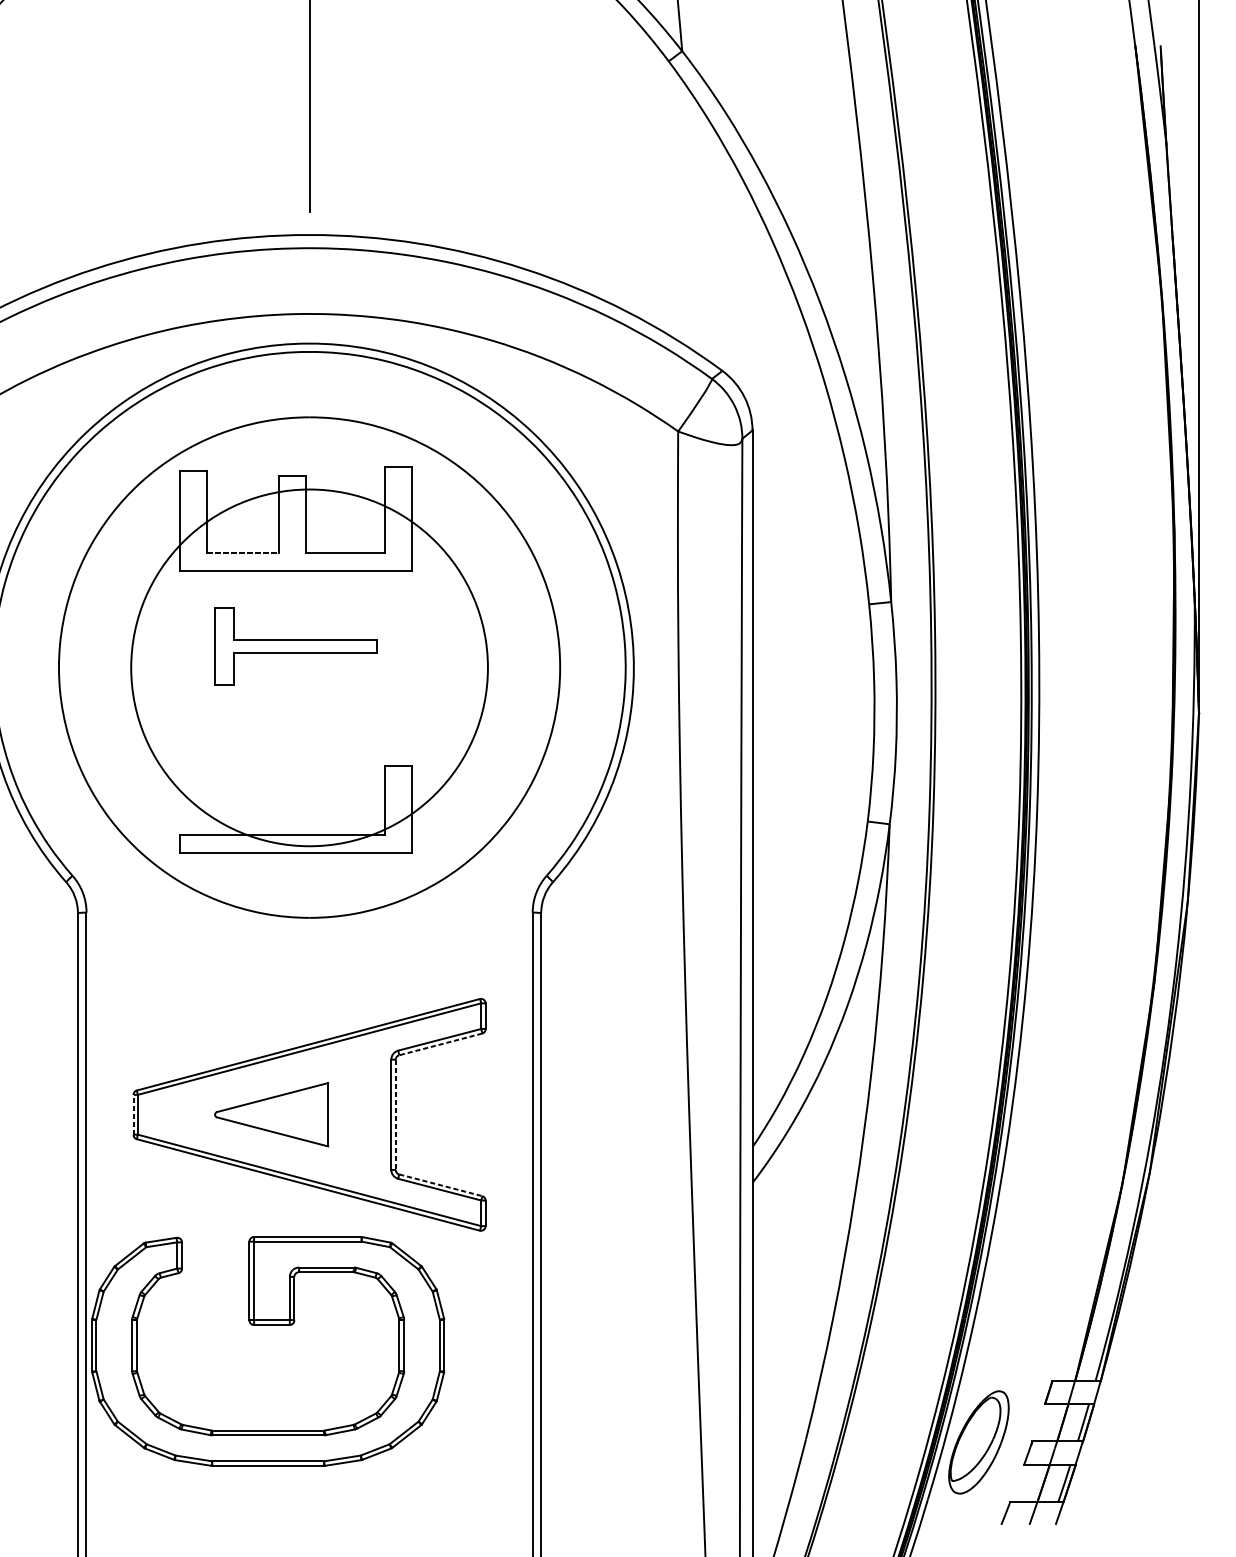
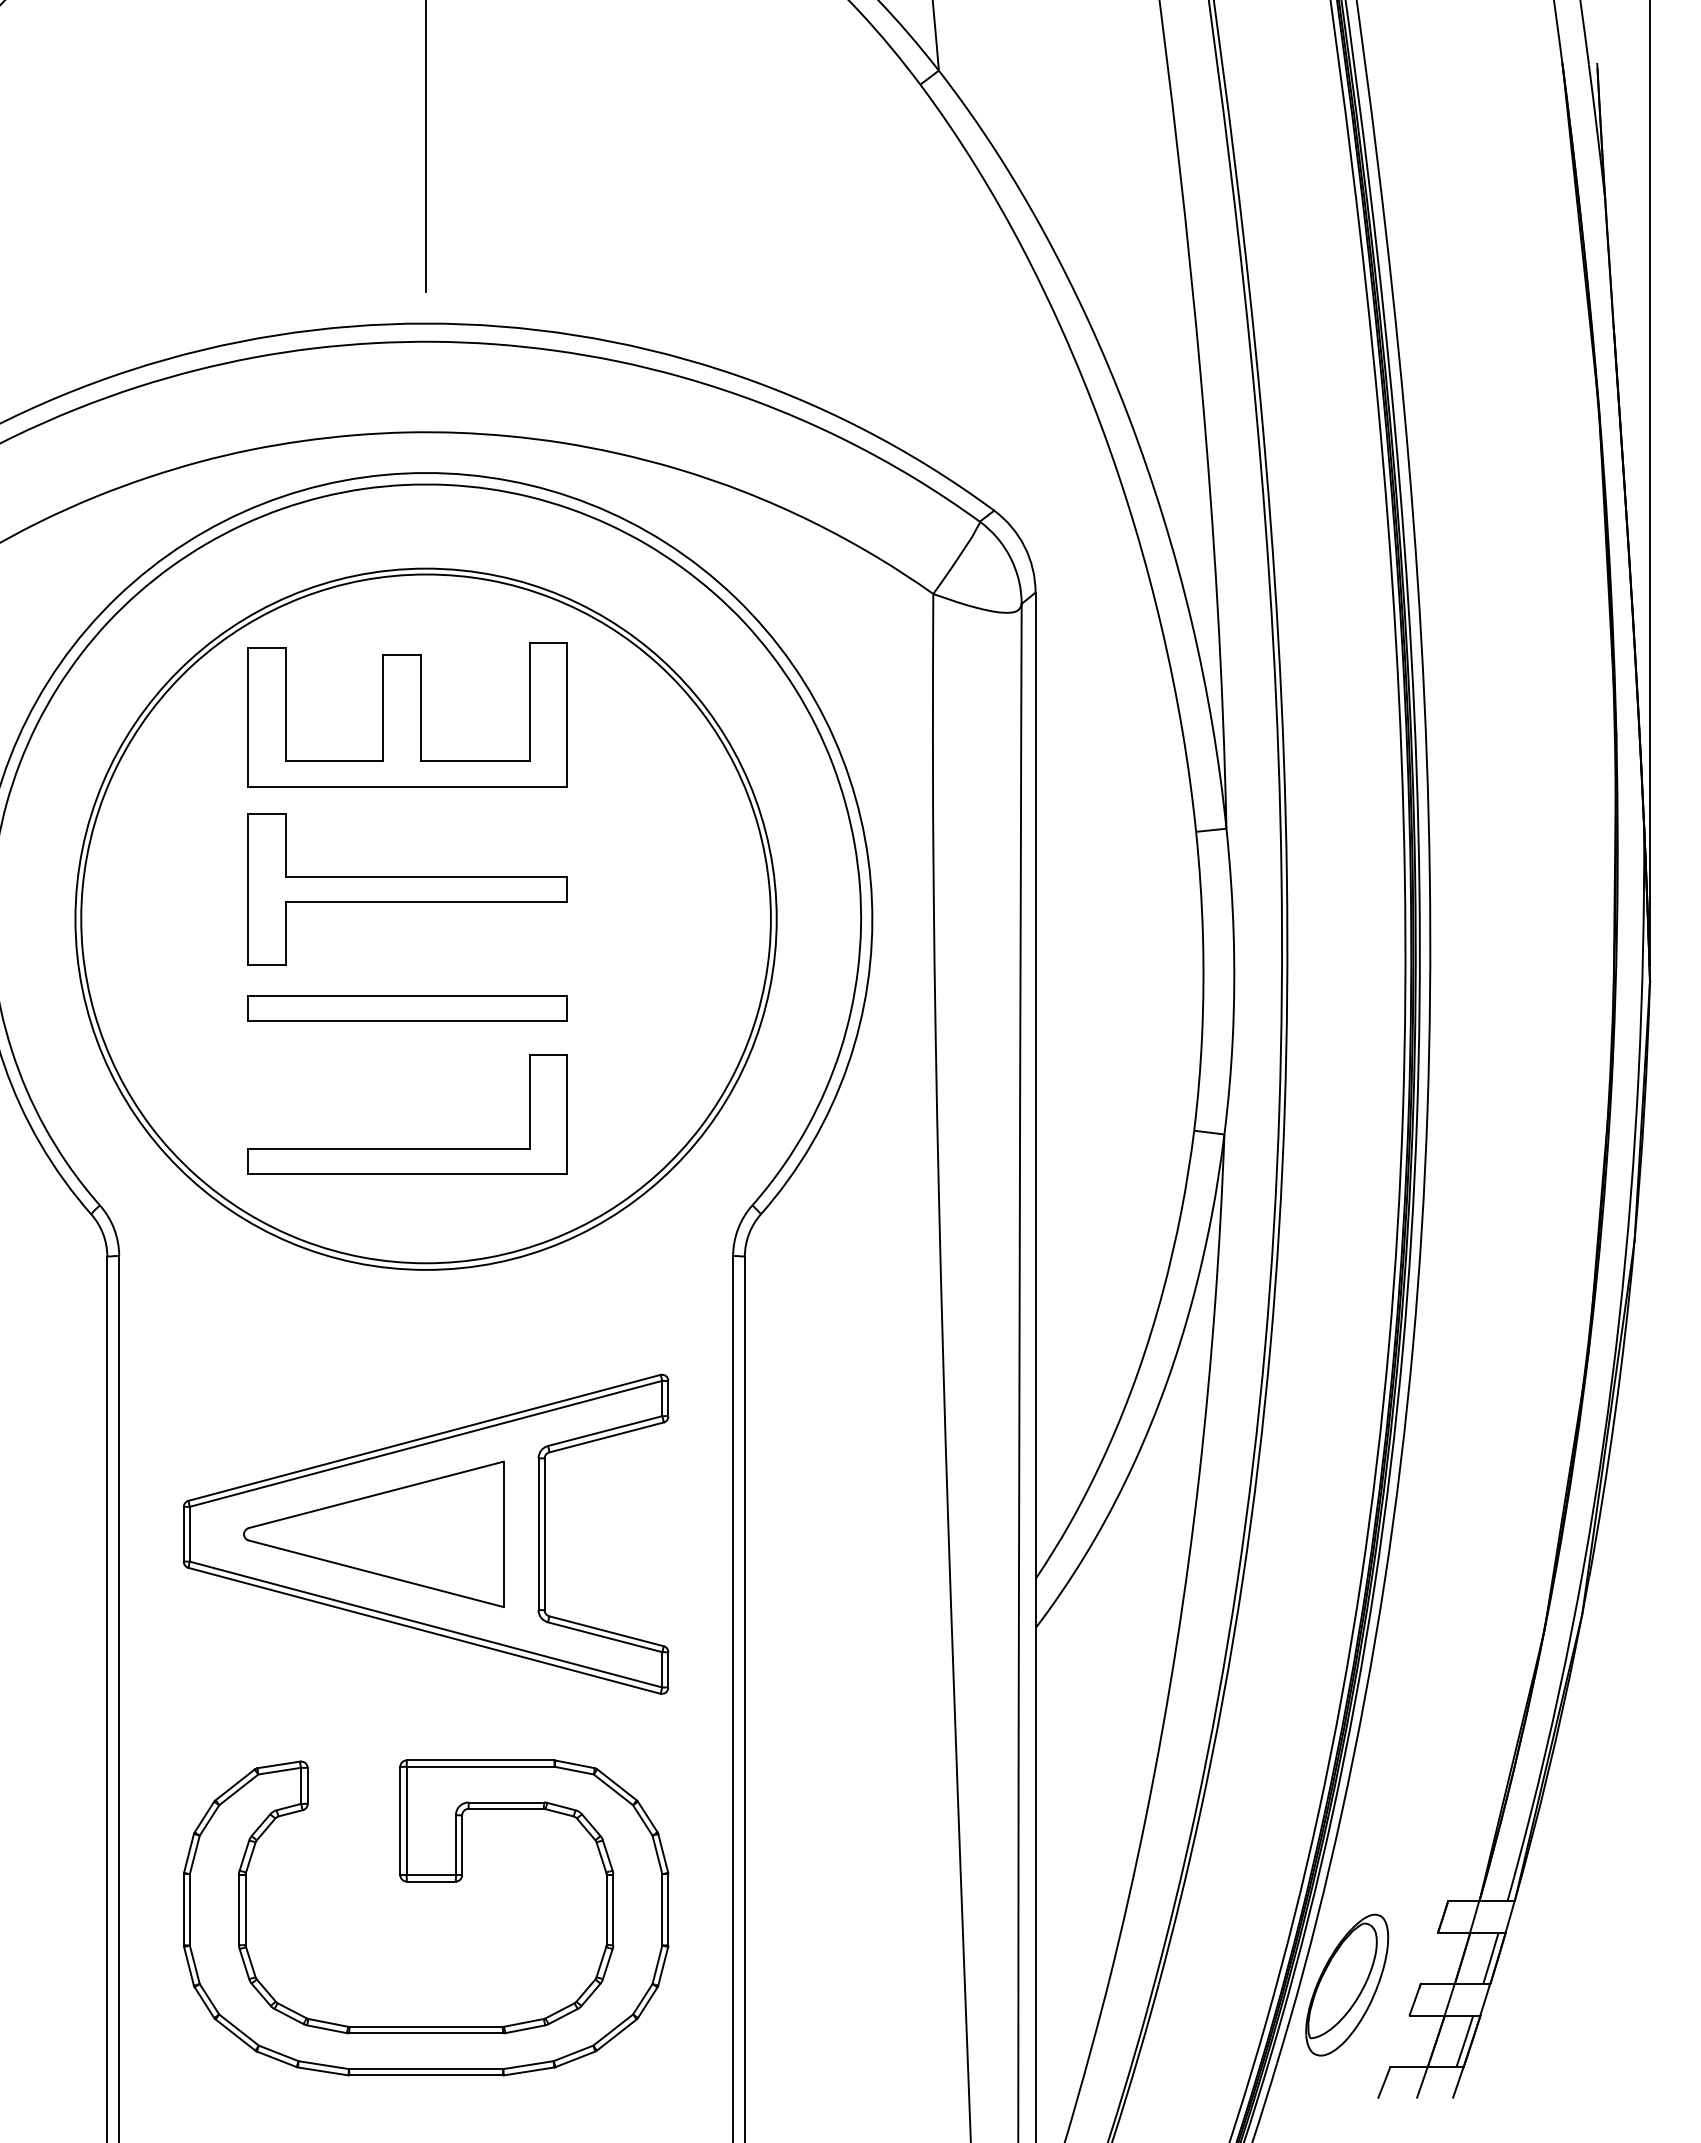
line: (243, 553) -> (334, 761), dashed -> solid
part: (296, 646) -> (407, 889), size x1.43
circle: (309, 667) -> (425, 918), size x1.43
part: (296, 732) -> (407, 1008), added
line: (440, 1044) -> (606, 1437), dashed -> solid
line: (133, 1114) -> (183, 1533), dashed -> solid
part: (271, 1114) -> (373, 1533), size x1.67
line: (395, 1114) -> (544, 1534), dashed -> solid
line: (440, 1185) -> (606, 1631), dashed -> solid
part: (268, 1325) -> (426, 1882), moved

